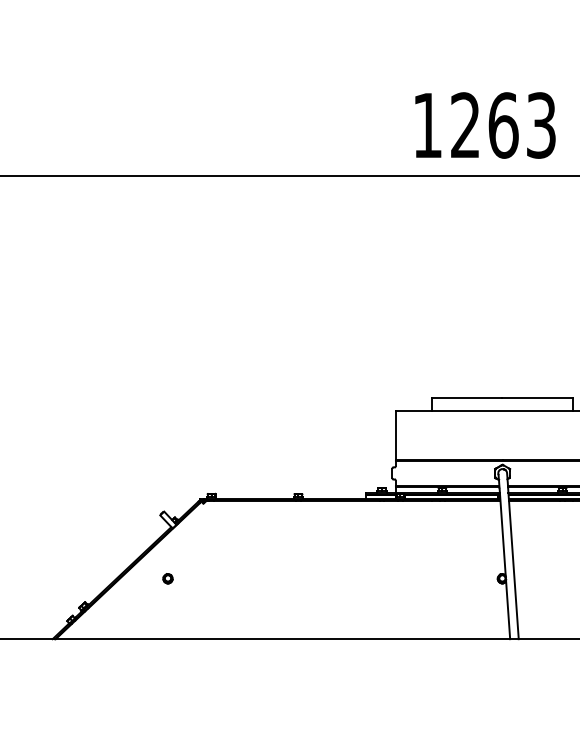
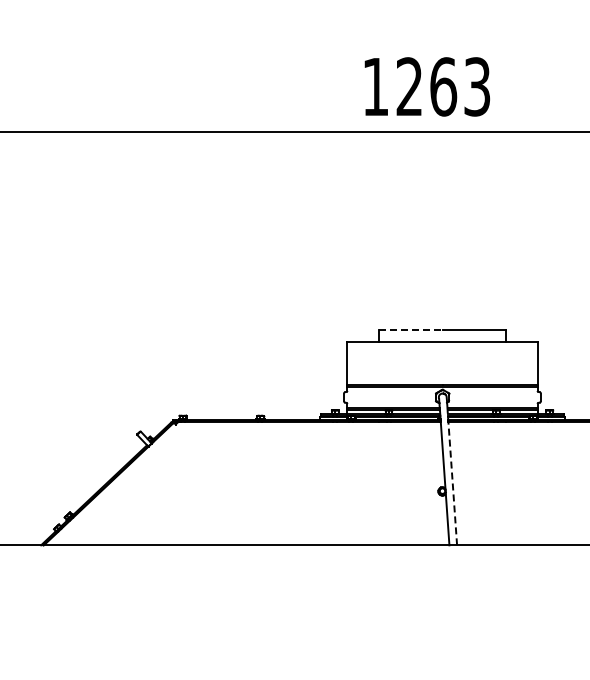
line: (466, 398) -> (410, 330), solid -> dashed
line: (513, 563) -> (452, 477), solid -> dashed
part: (168, 578) -> (144, 491), removed

